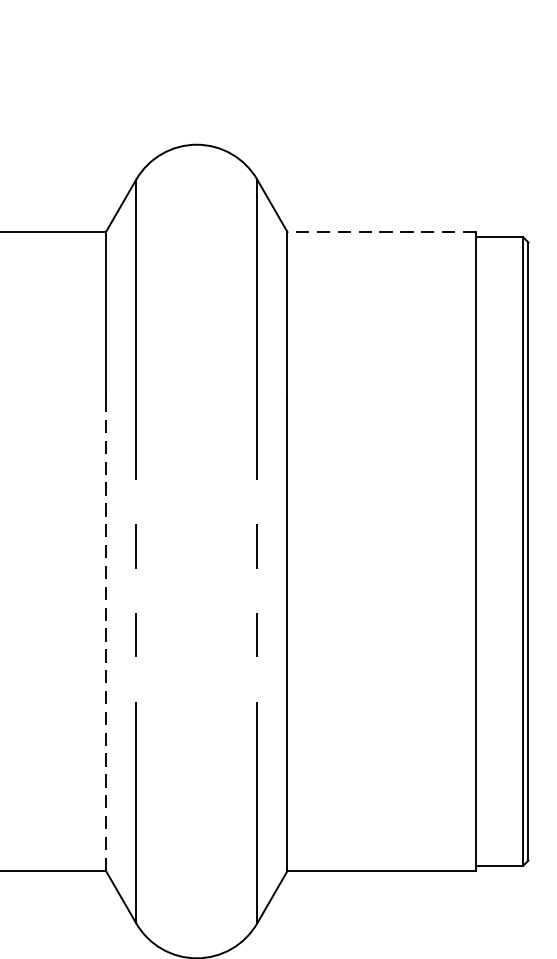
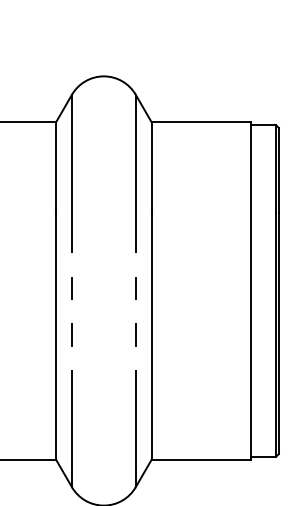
line: (381, 232) -> (201, 122), dashed -> solid
line: (106, 635) -> (56, 335), dashed -> solid

